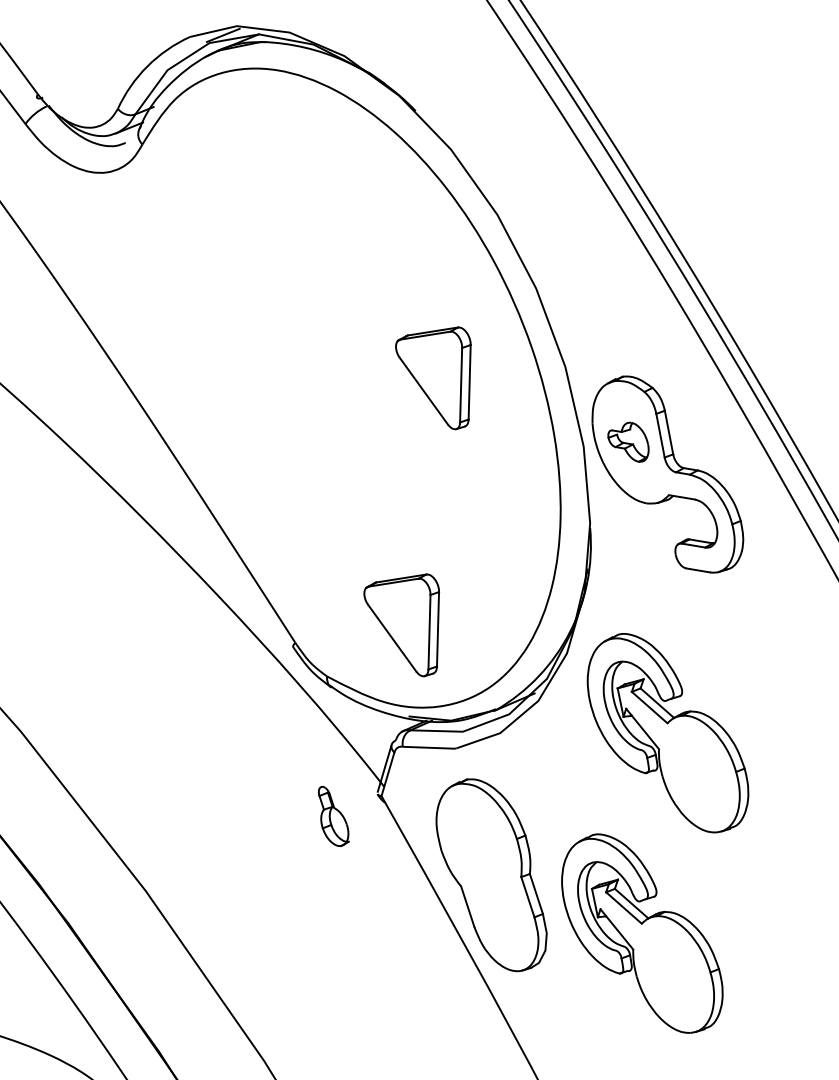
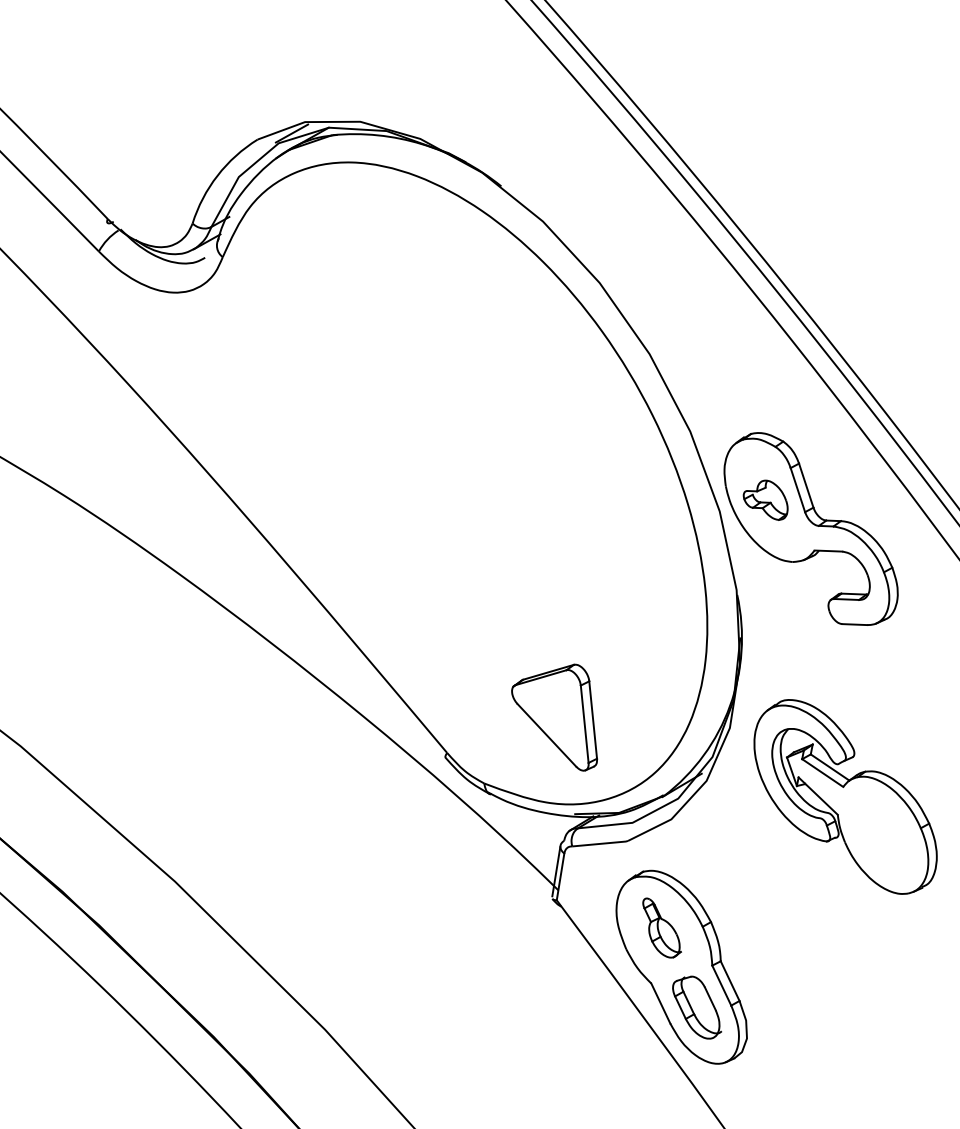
part: (433, 375) -> (554, 457), removed
part: (333, 816) -> (661, 927), moved
part: (502, 915) -> (697, 1007), added
part: (642, 933) -> (845, 1007), removed

